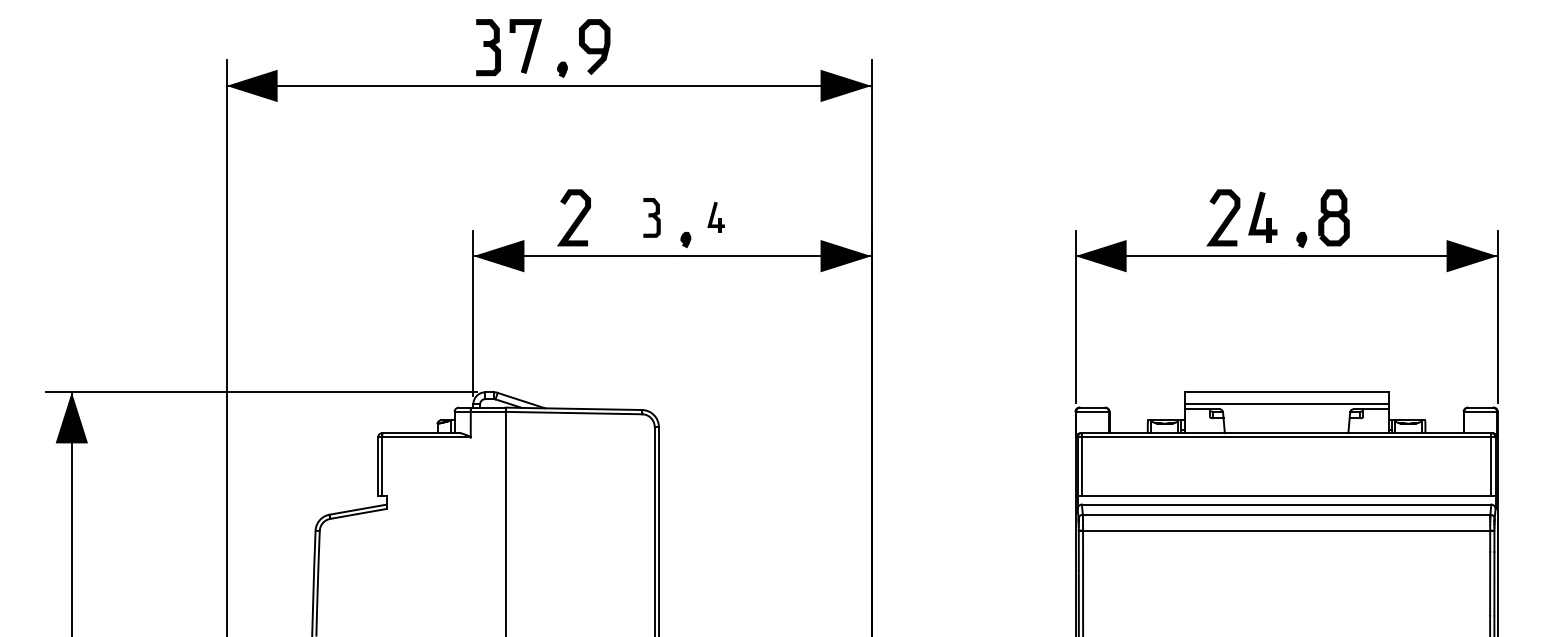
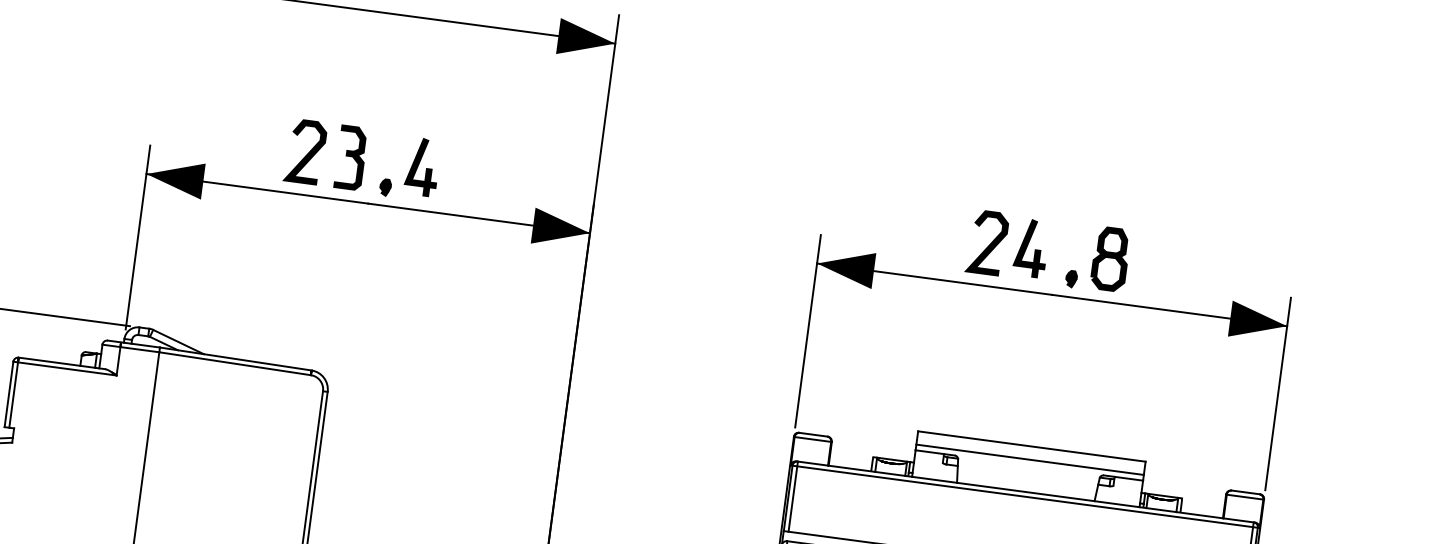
part: (715, 216) -> (422, 165), size x1.67
part: (651, 217) -> (350, 157), size x1.43
curve: (575, 219) -> (306, 153), moved

